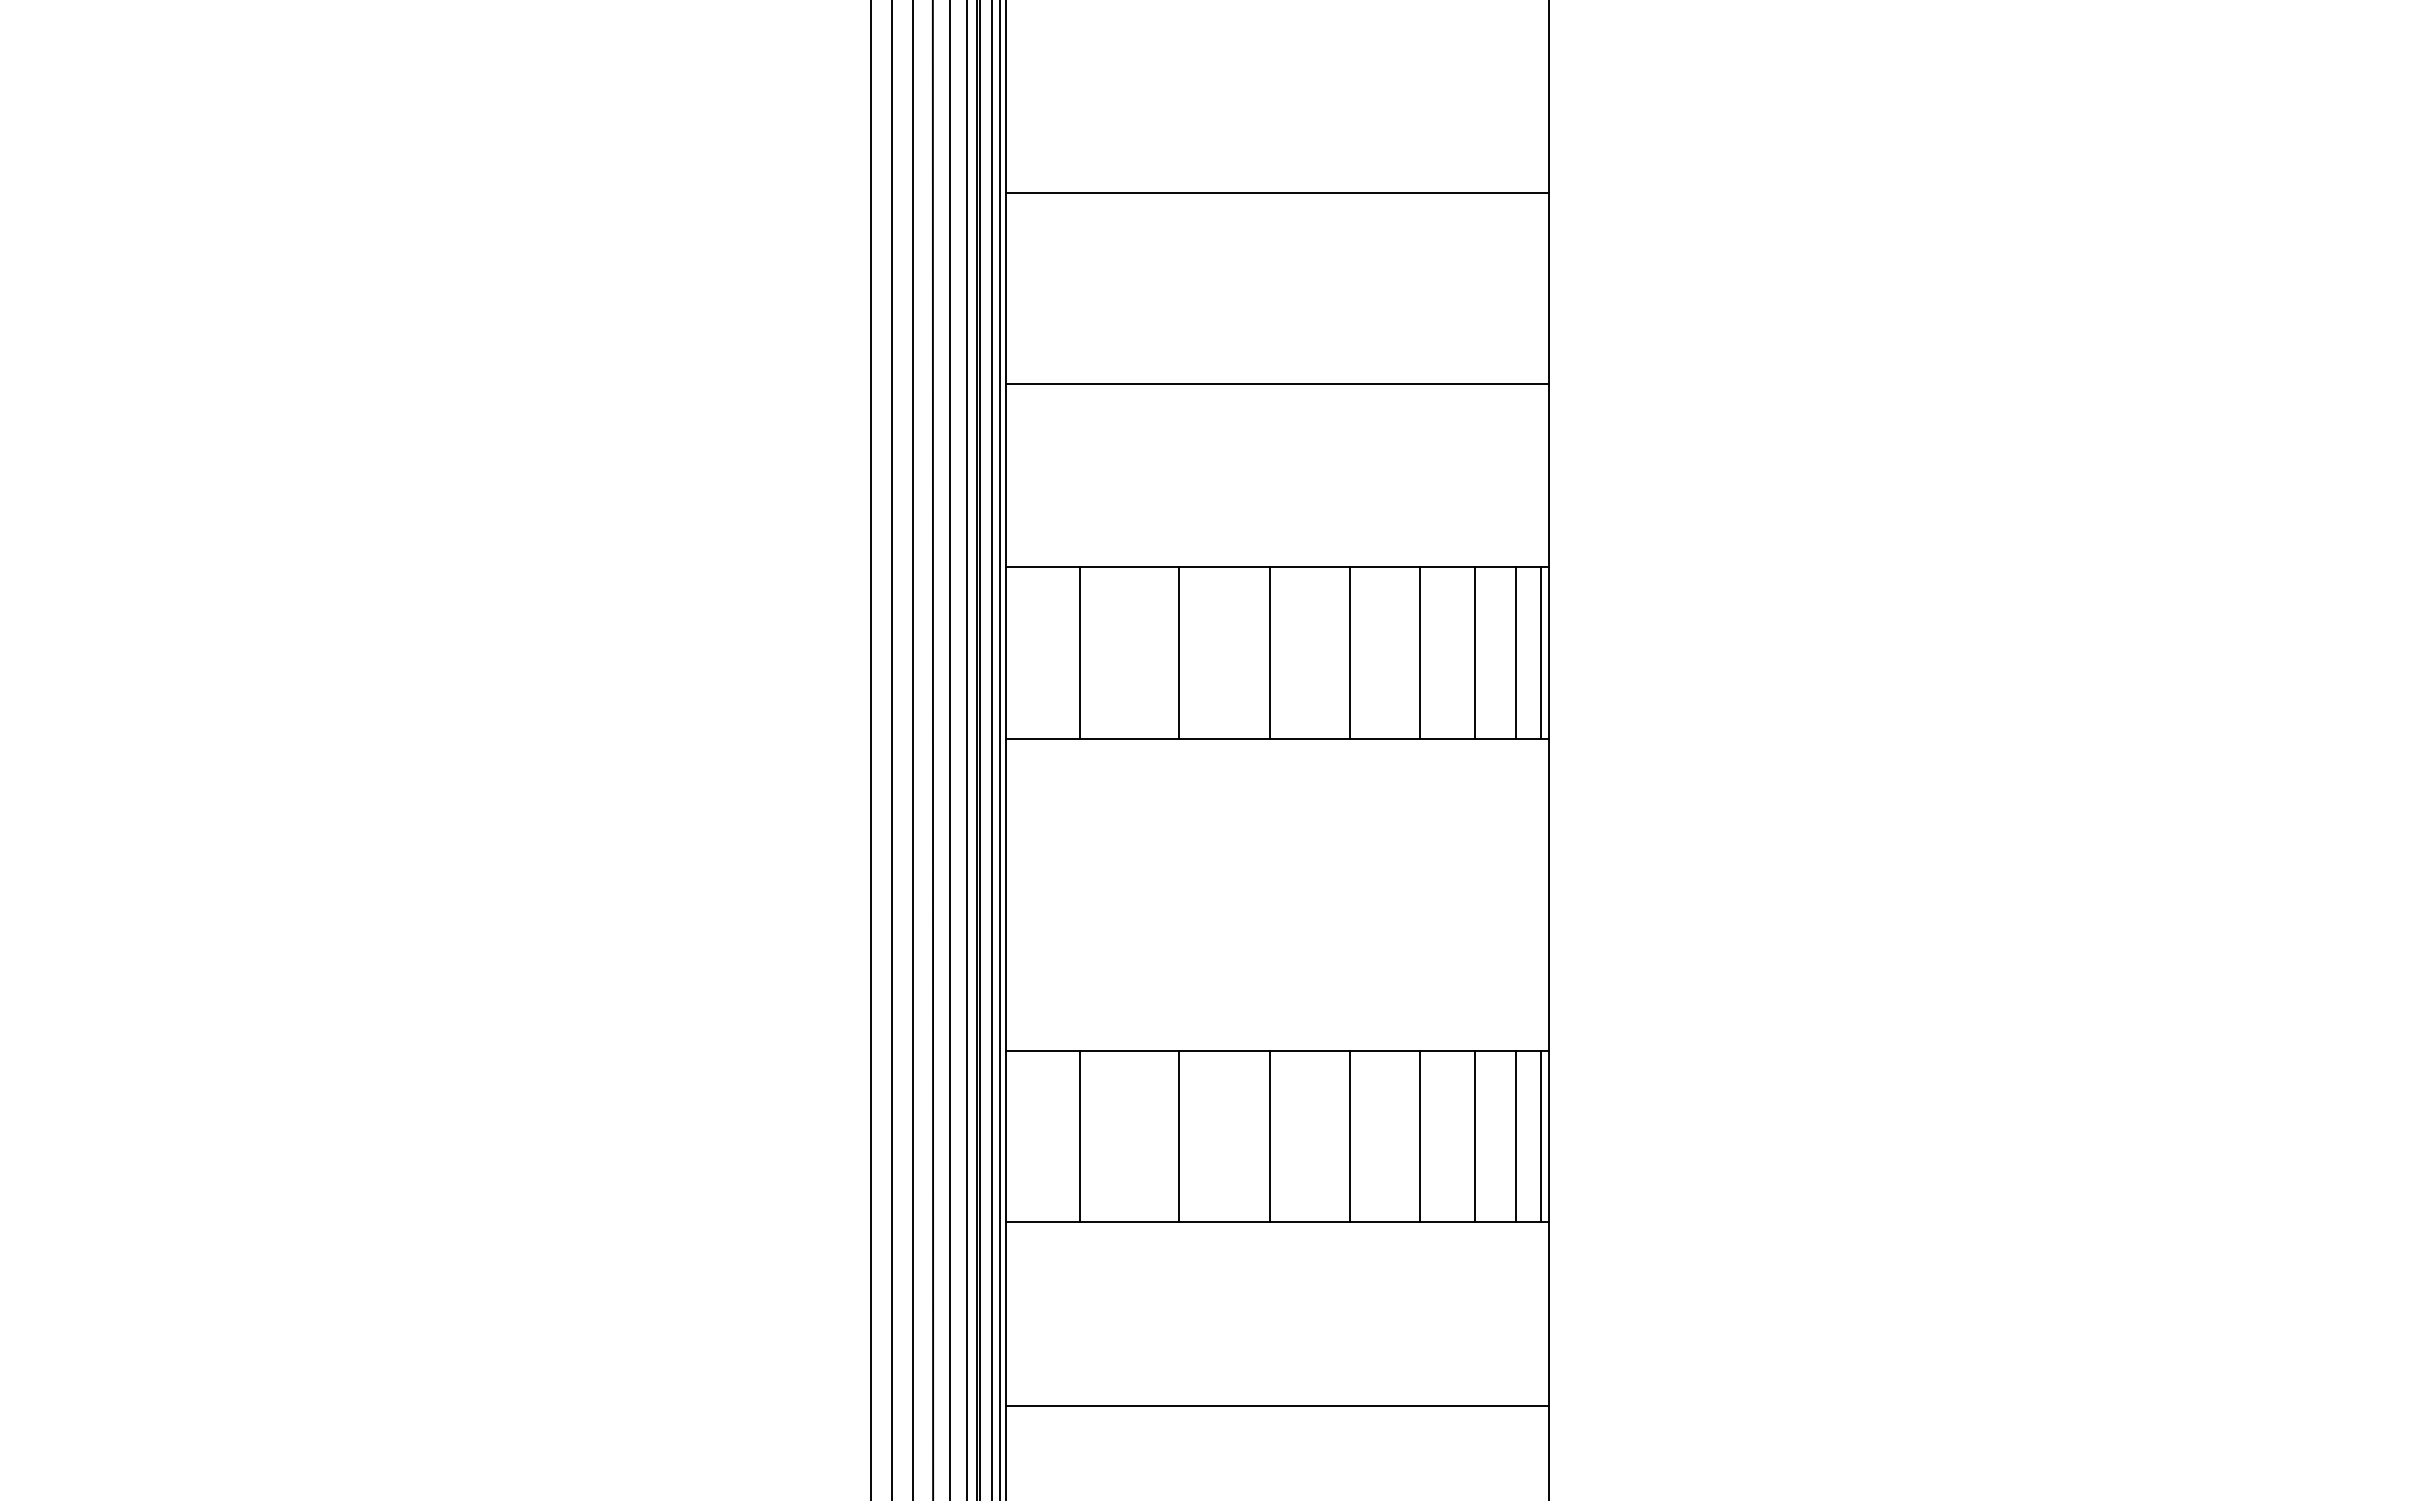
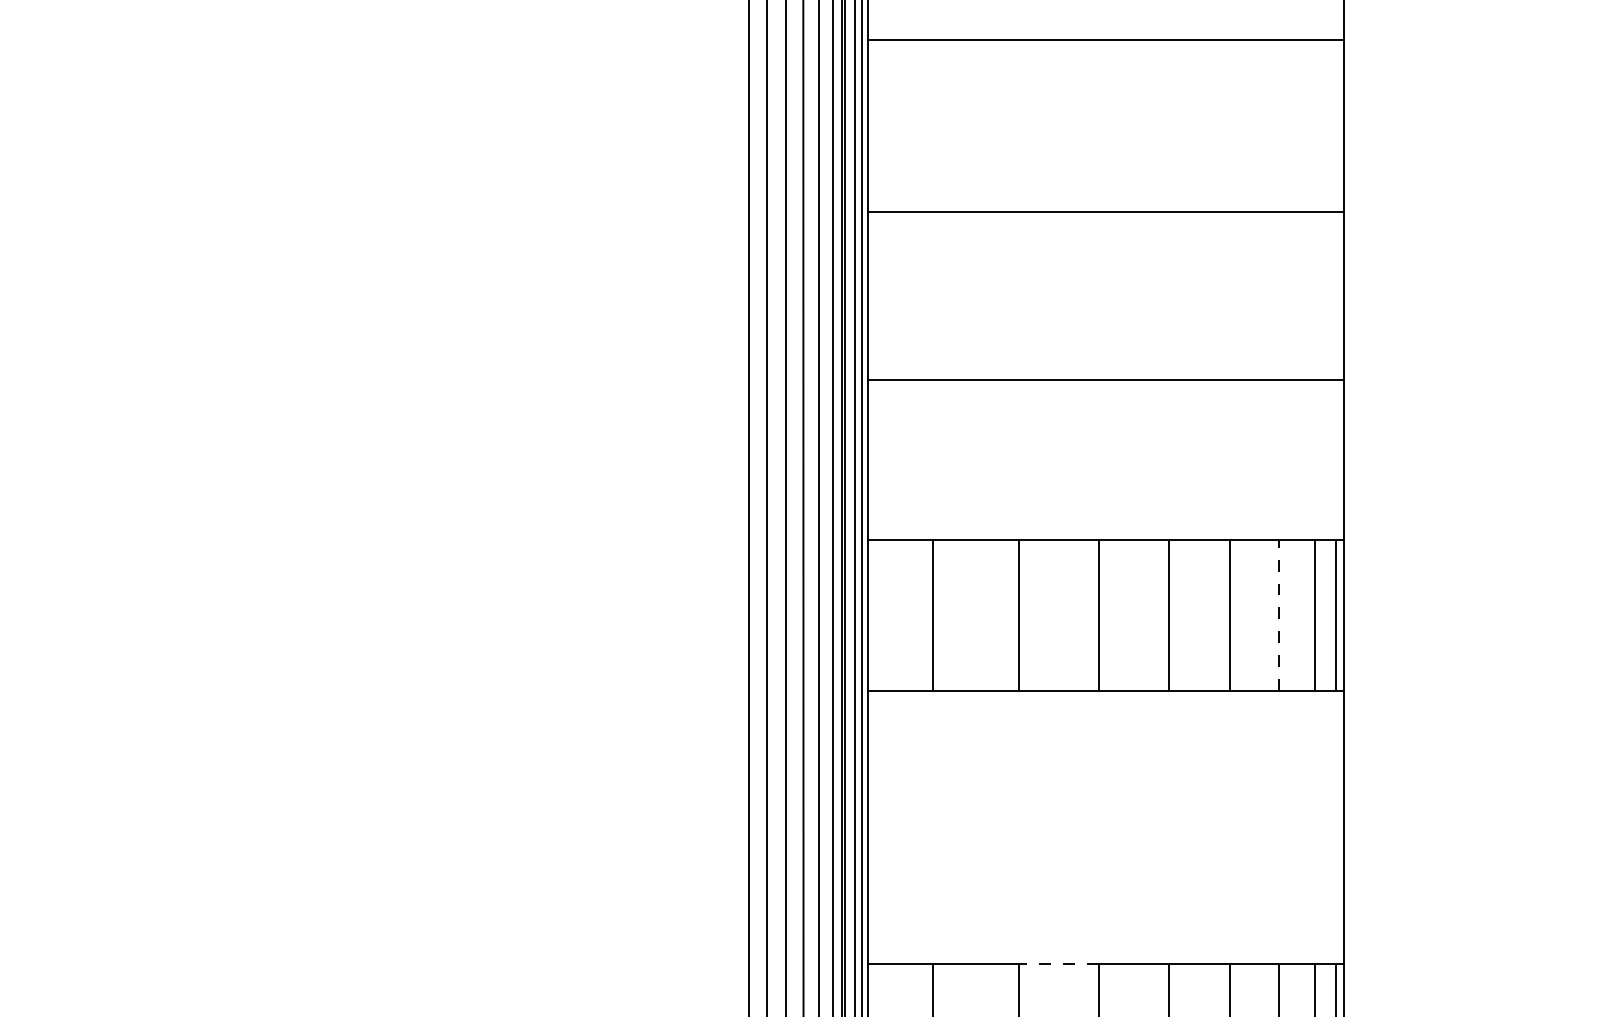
line: (1475, 653) -> (1279, 615), solid -> dashed
line: (1223, 1050) -> (1058, 963), solid -> dashed

